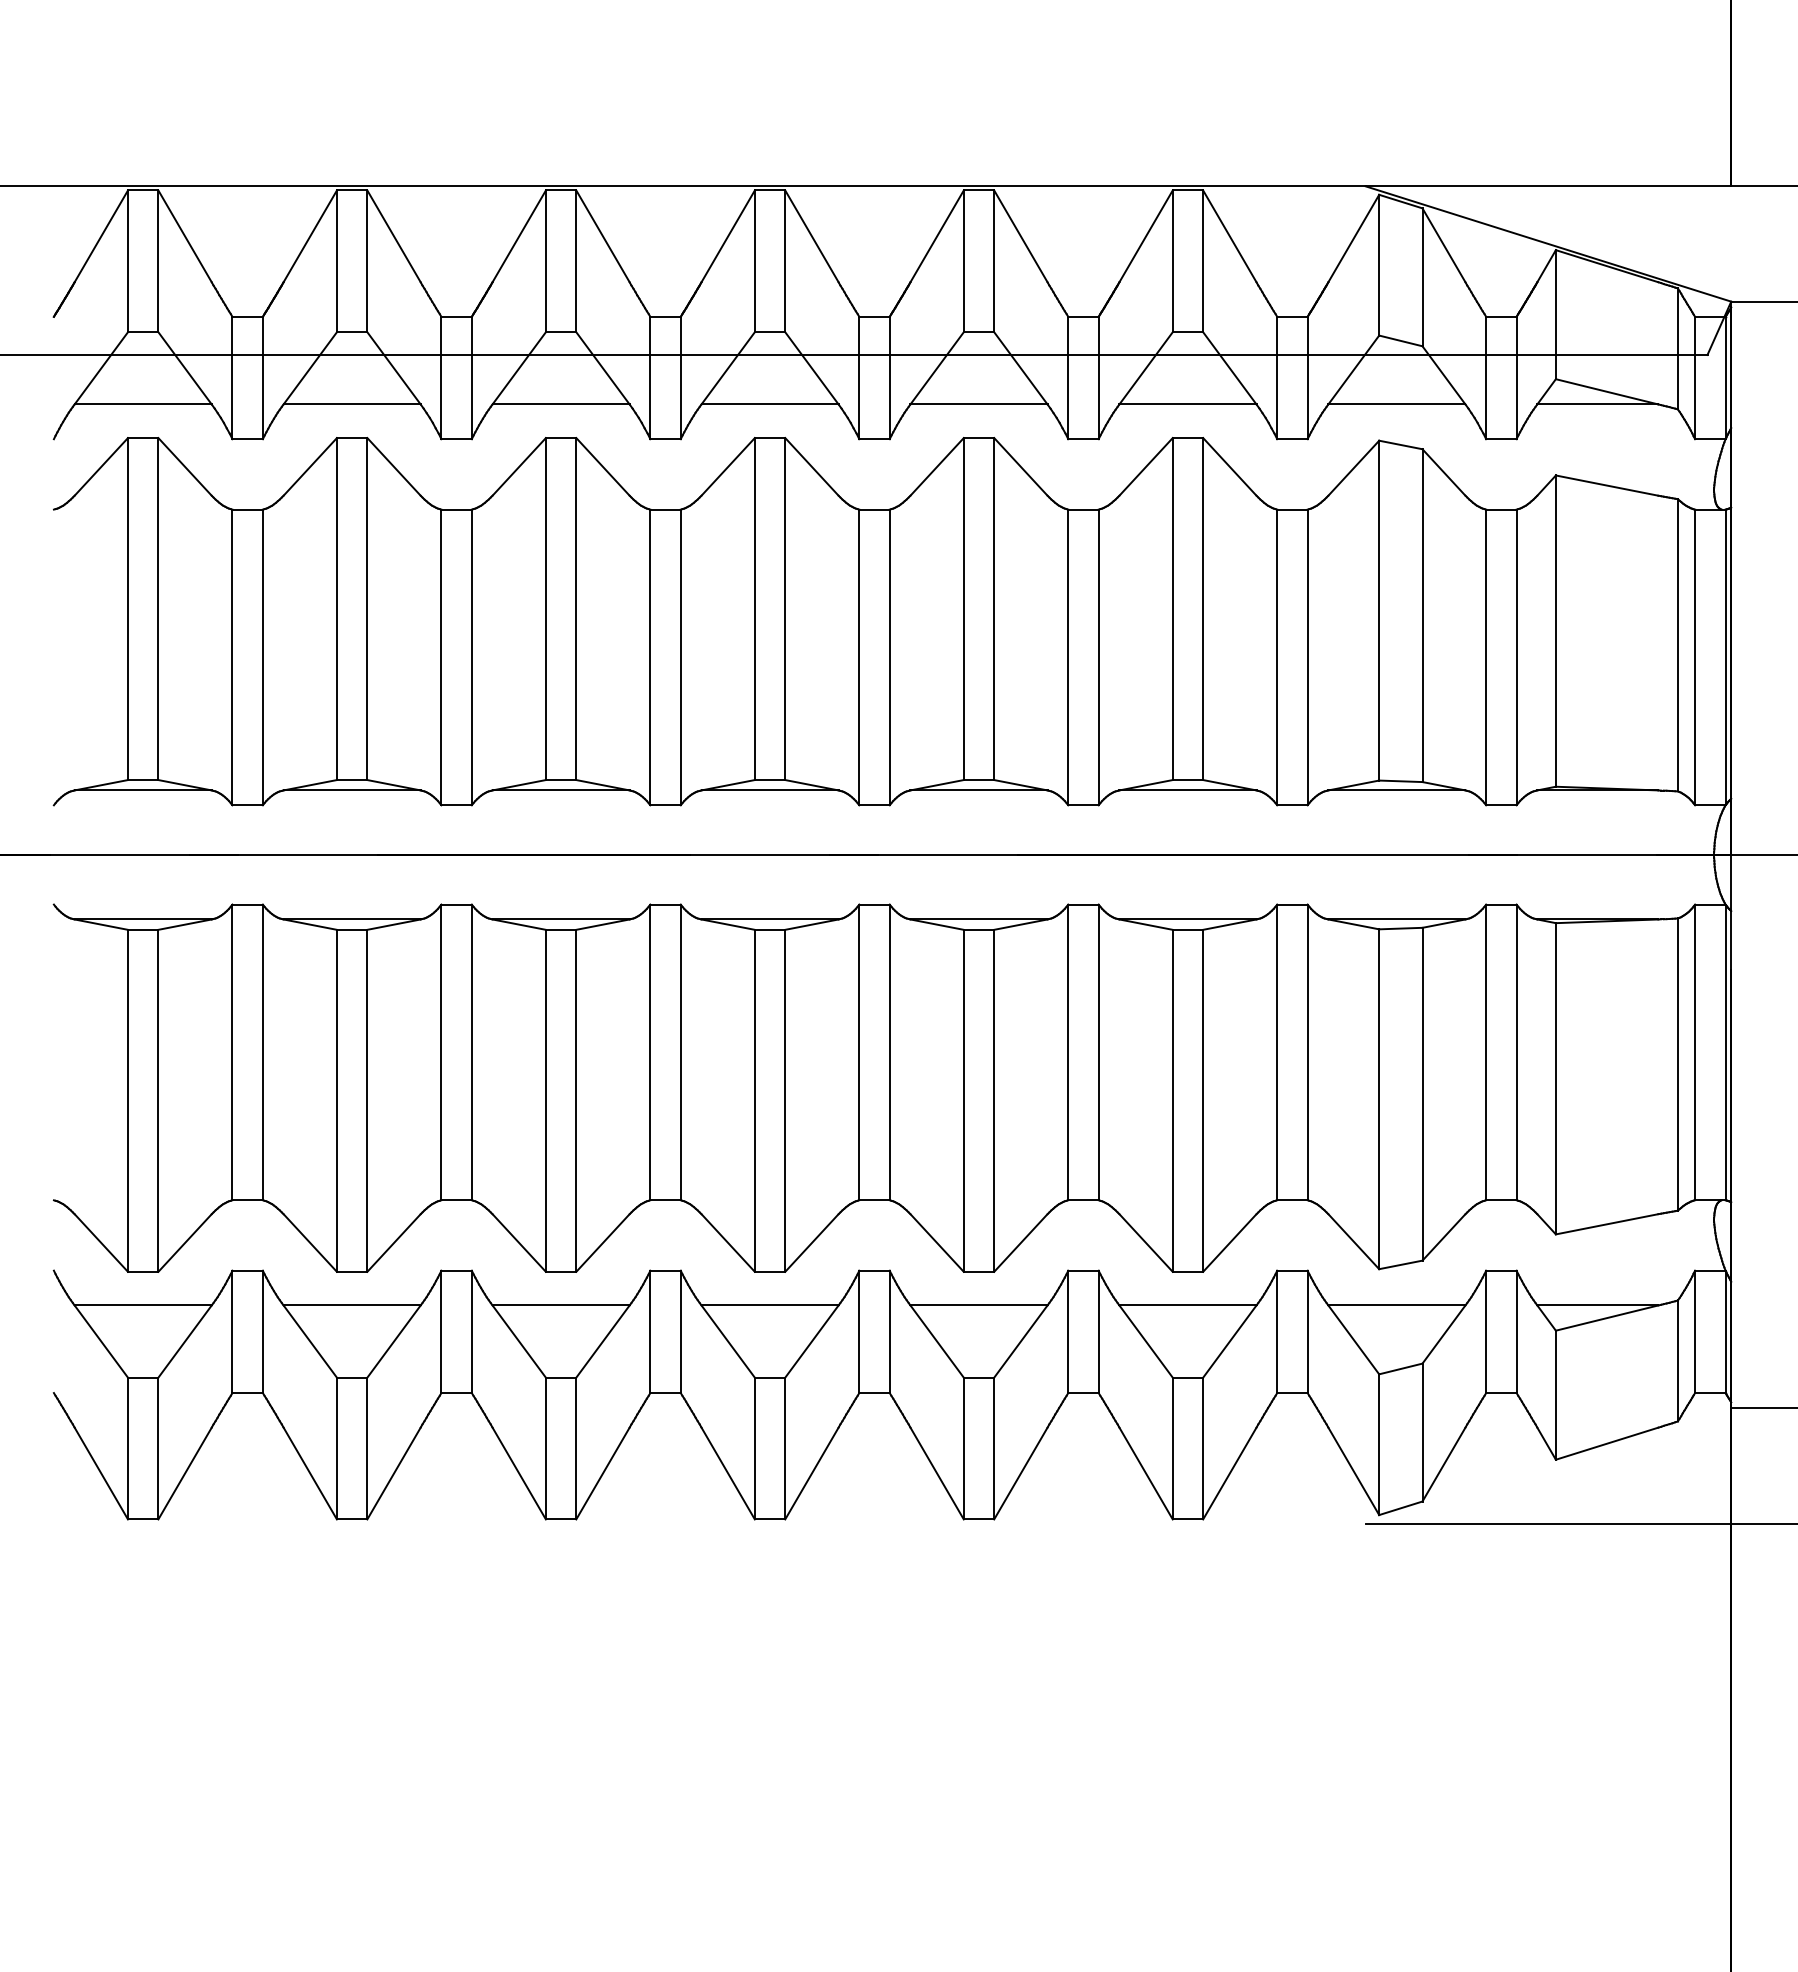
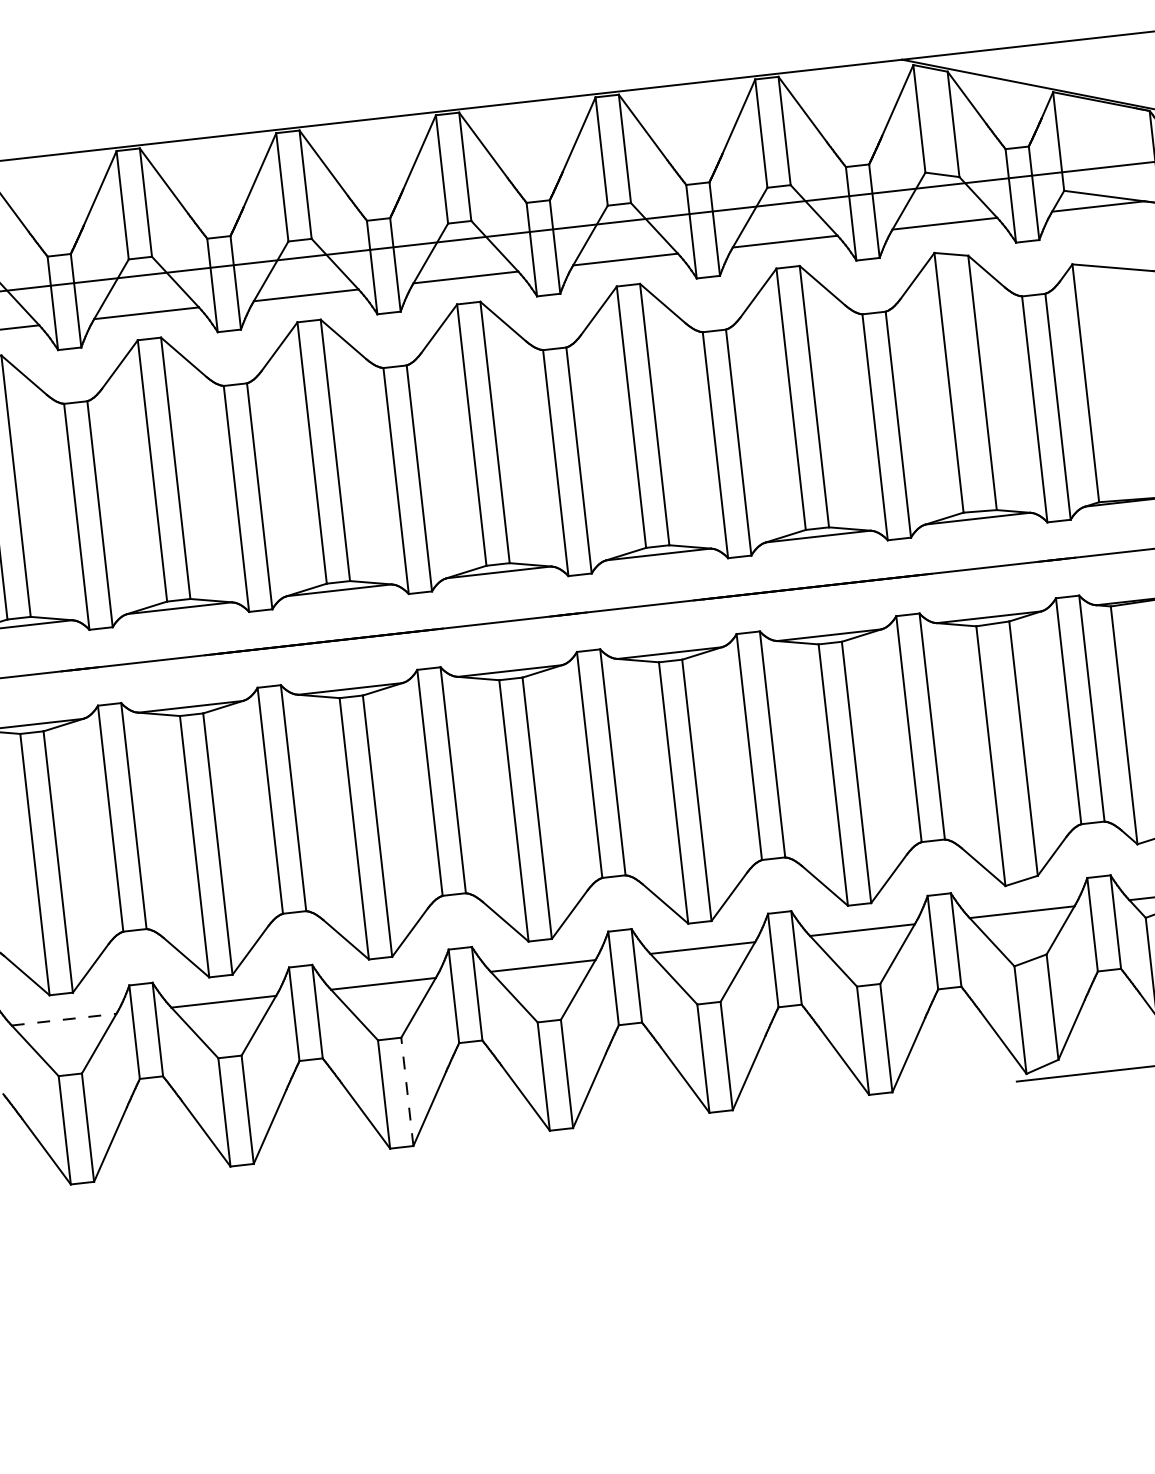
line: (143, 1305) -> (64, 1019), solid -> dashed
line: (576, 1448) -> (407, 1091), solid -> dashed

